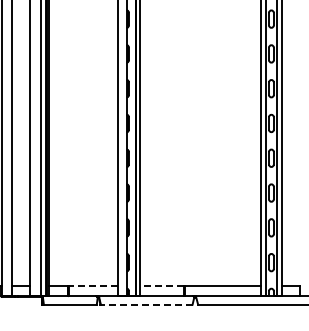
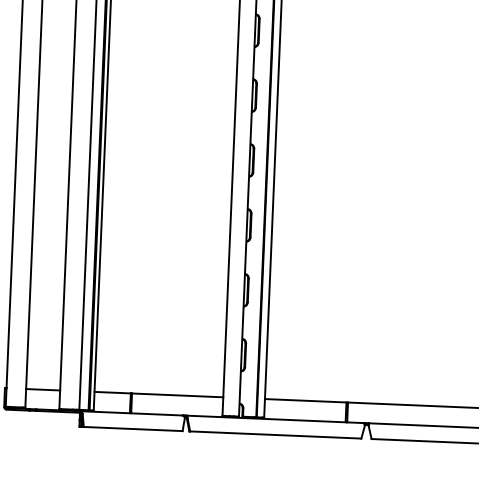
line: (92, 285) -> (176, 395), dashed -> solid
line: (162, 285) -> (306, 400), dashed -> solid
line: (146, 304) -> (275, 434), dashed -> solid

